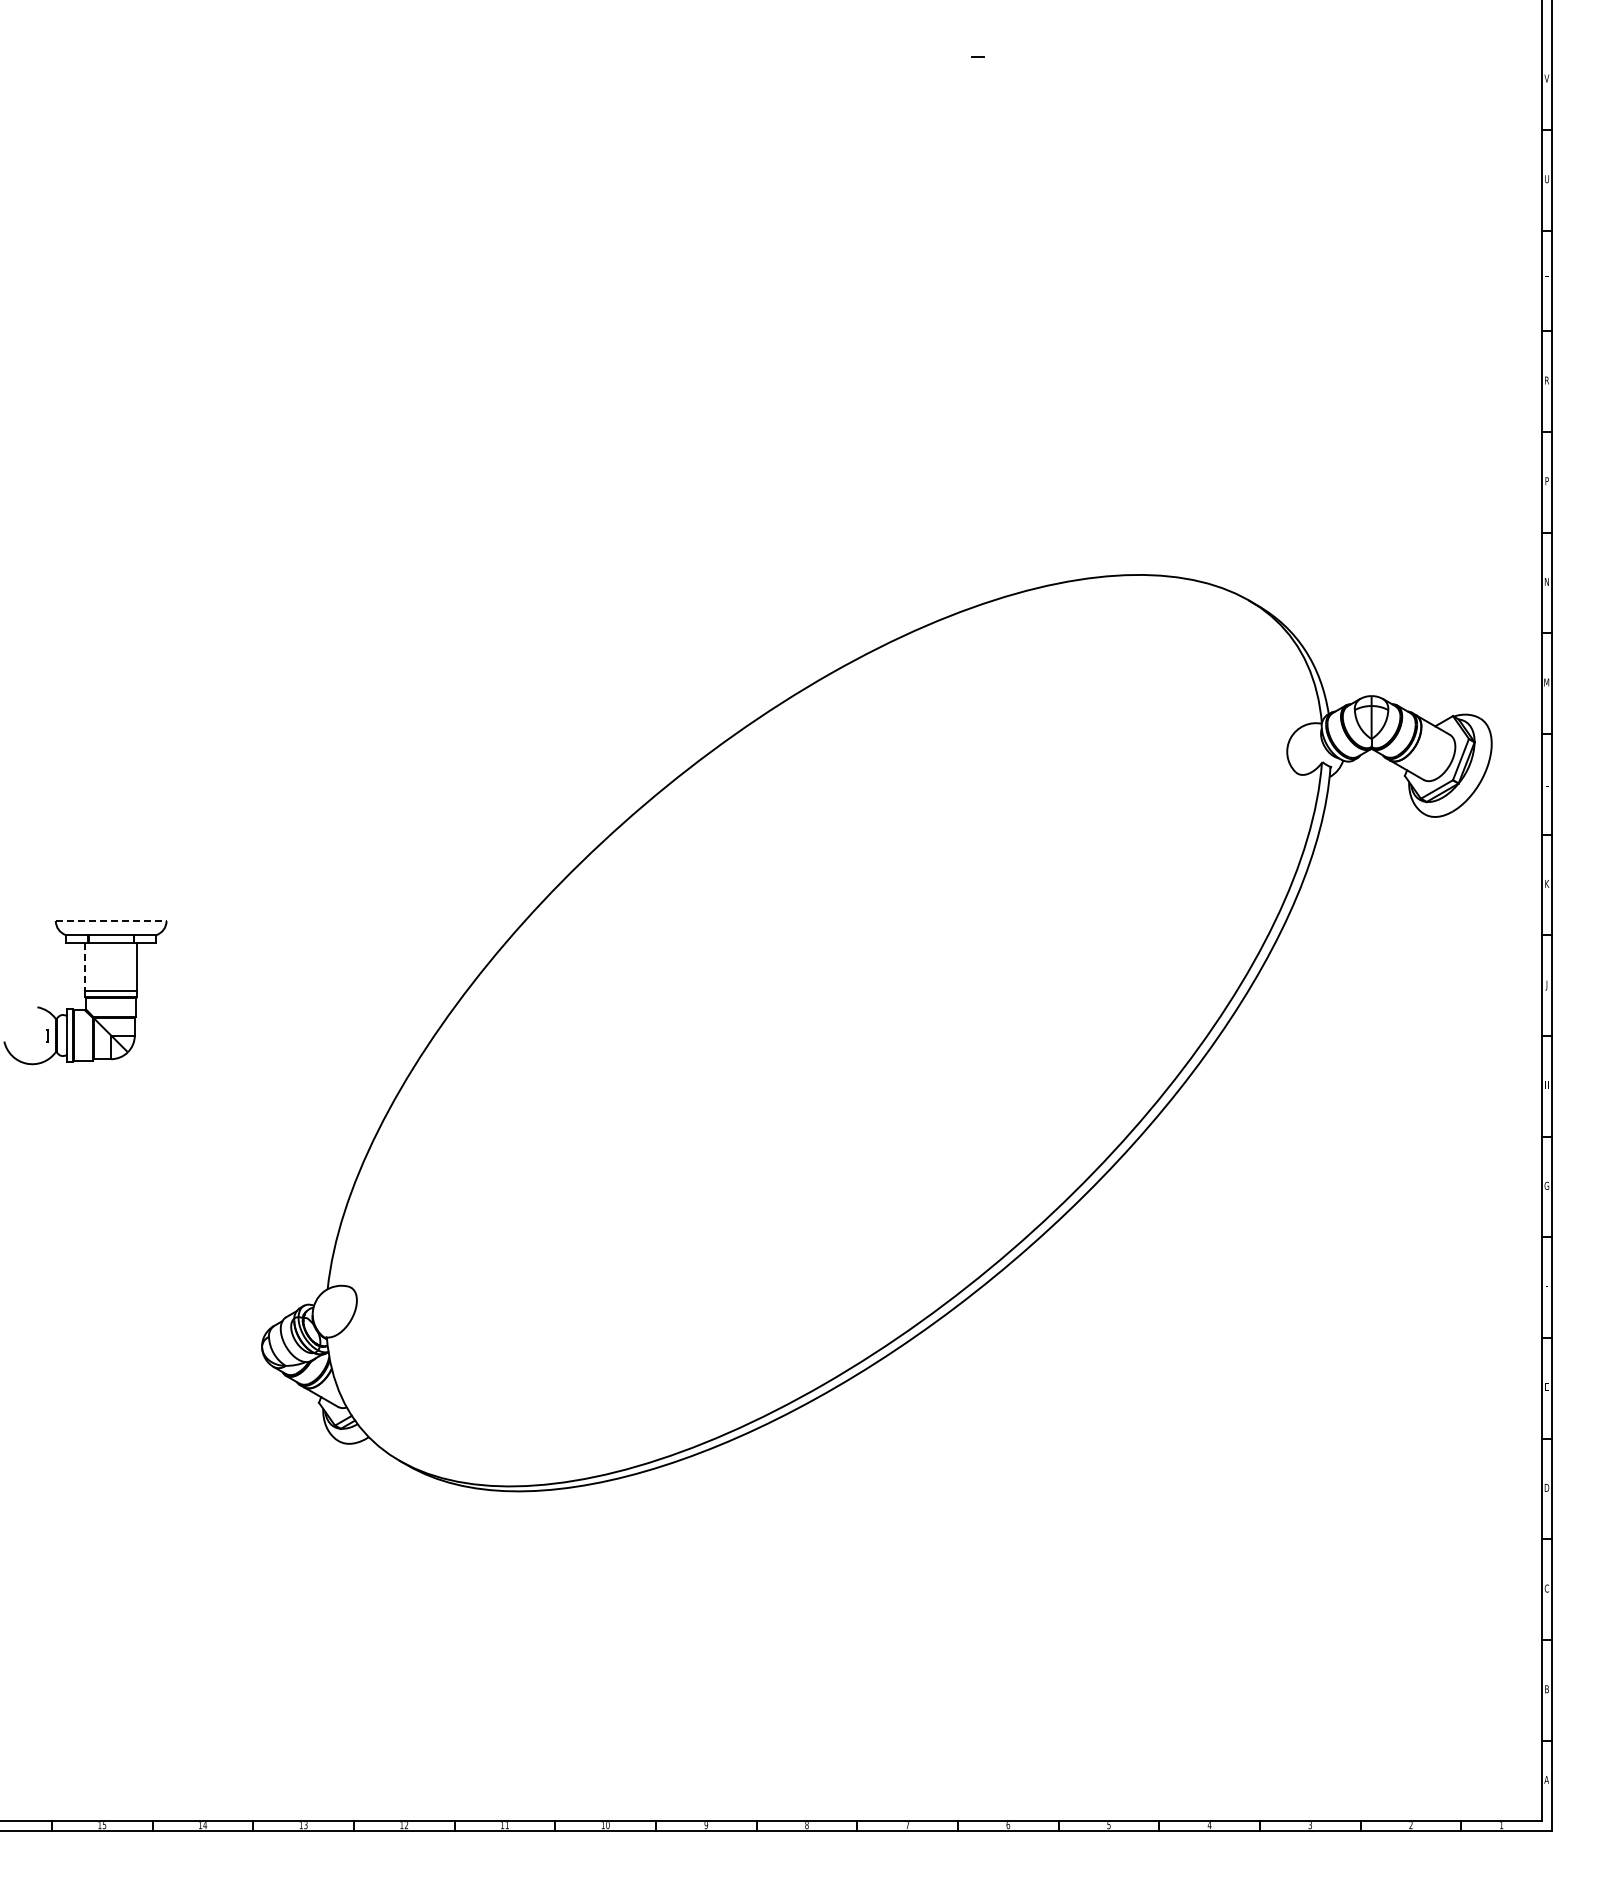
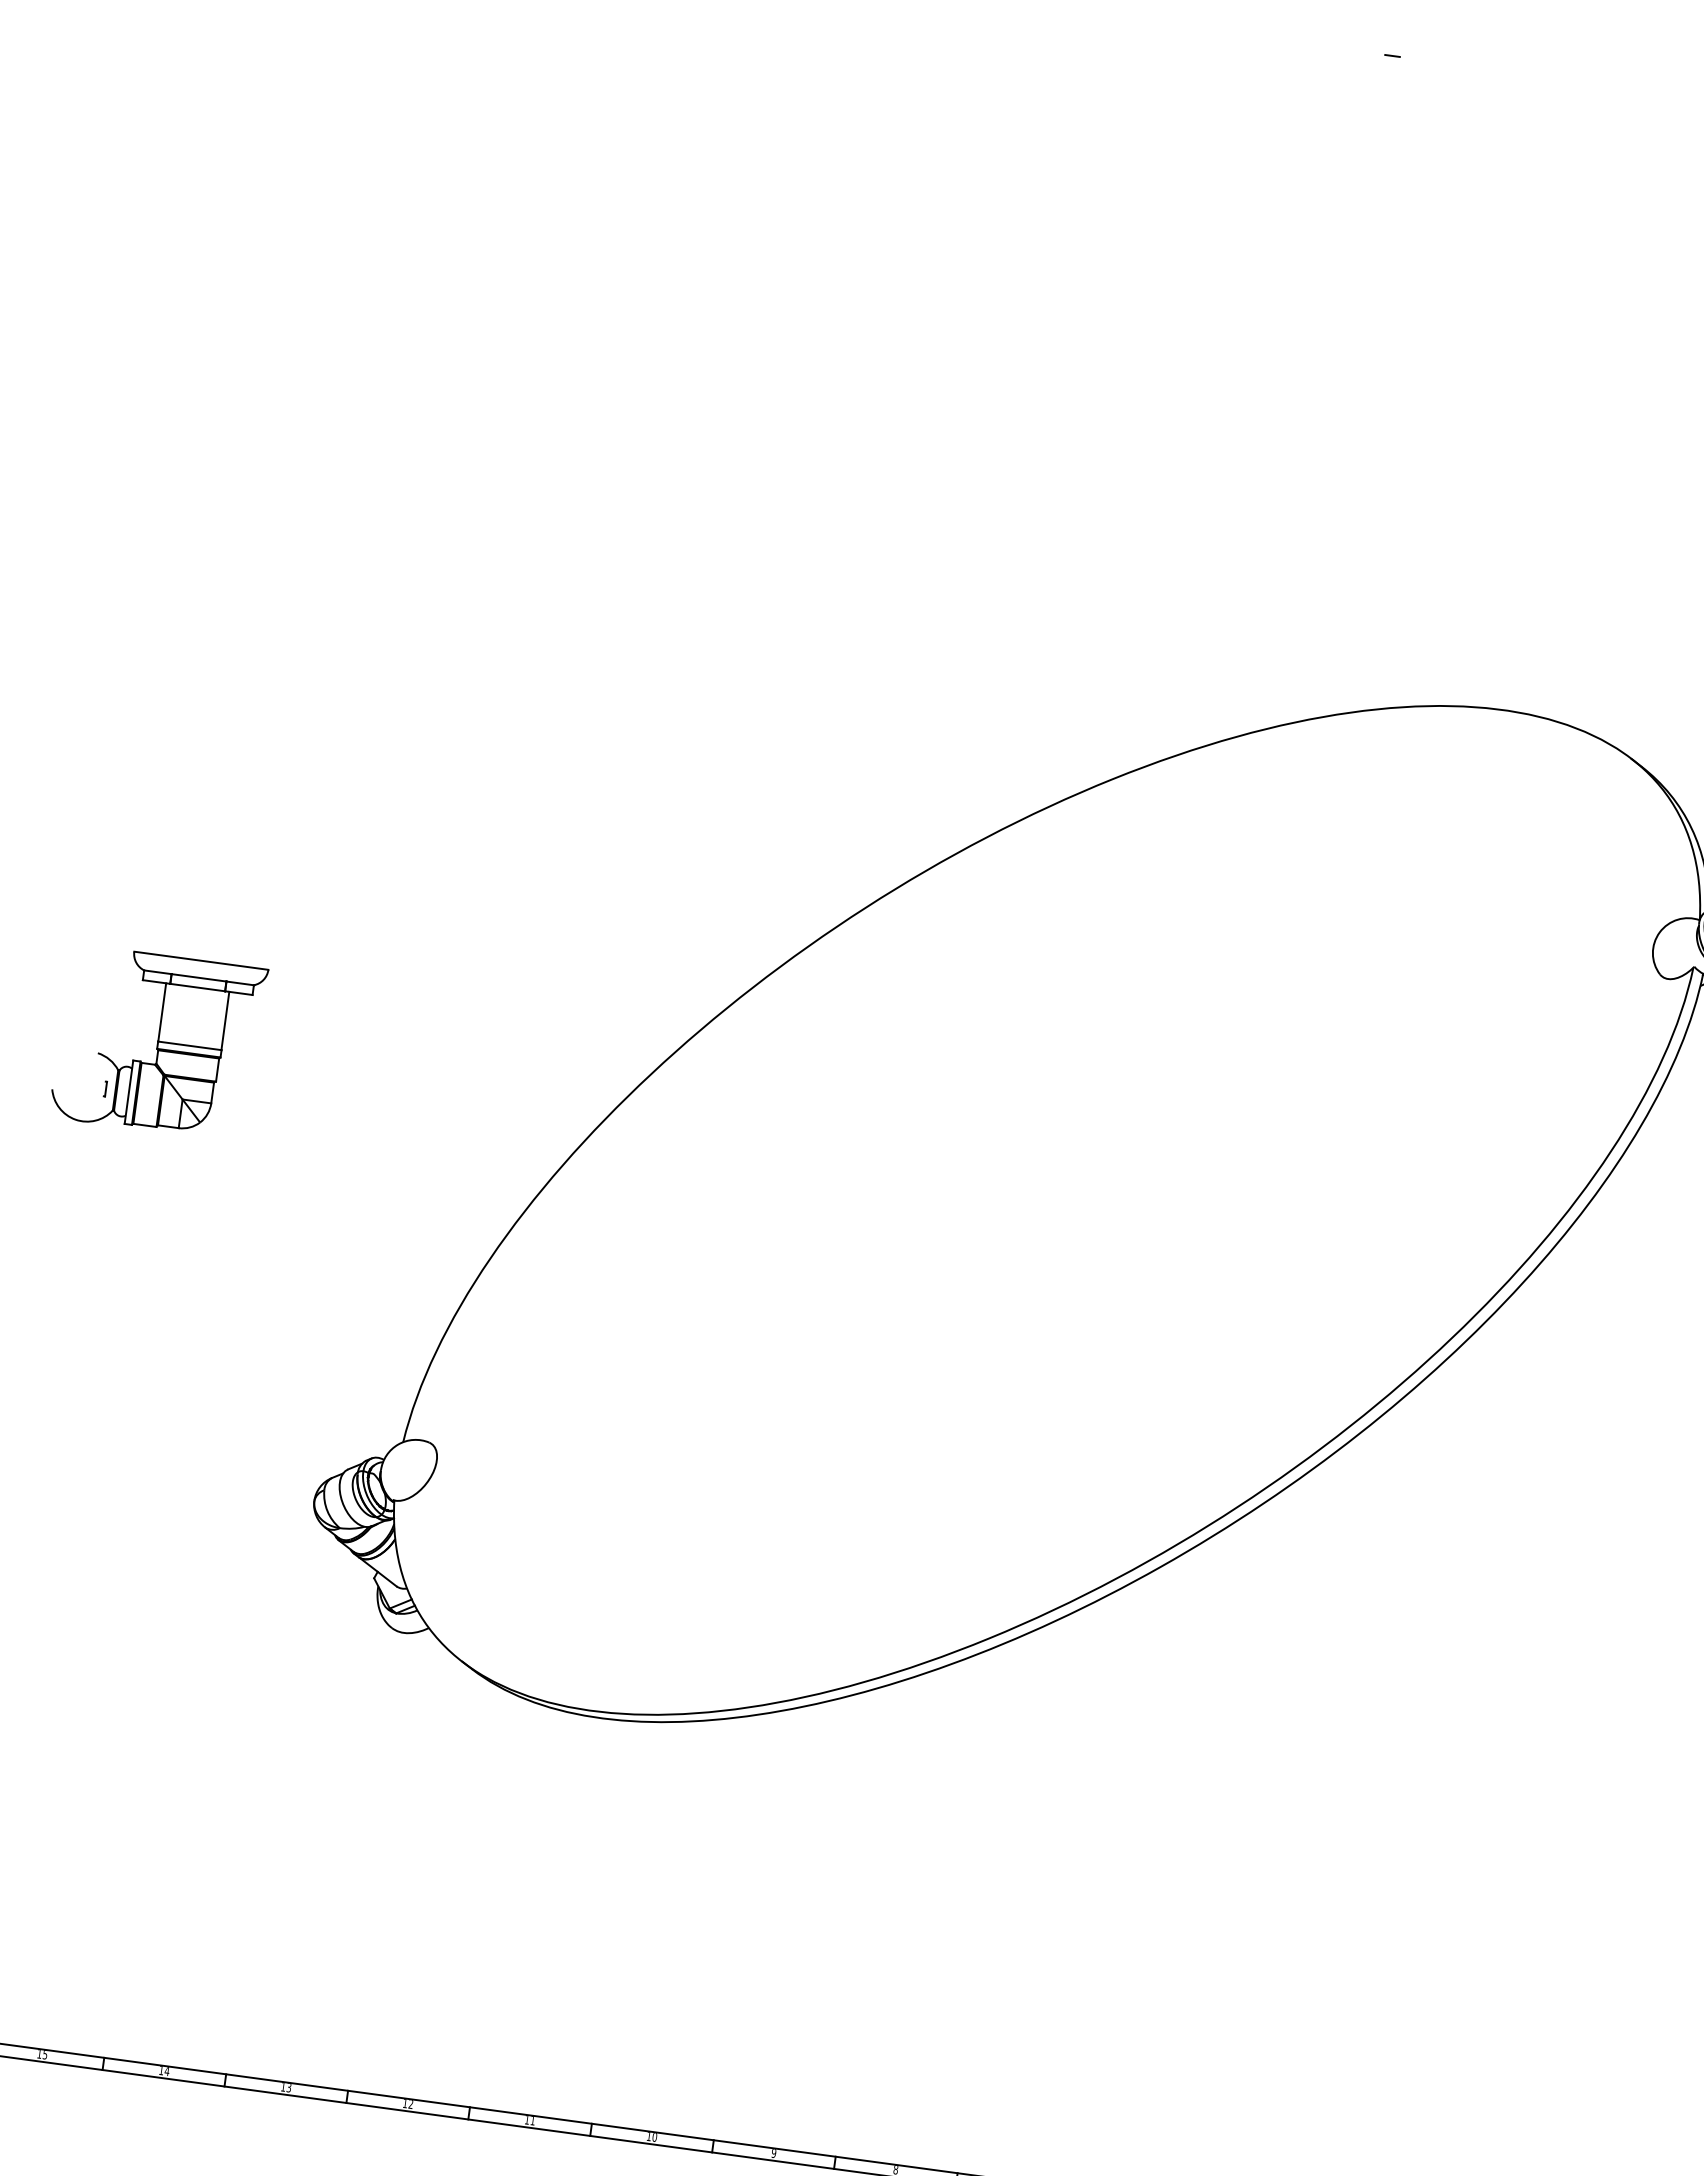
line: (111, 920) -> (201, 960), dashed -> solid
line: (85, 967) -> (162, 1012), dashed -> solid

